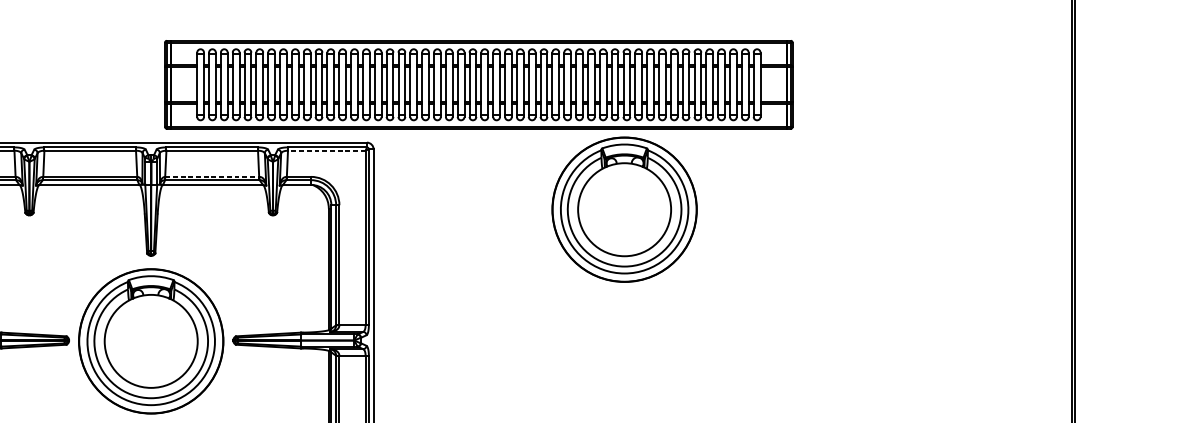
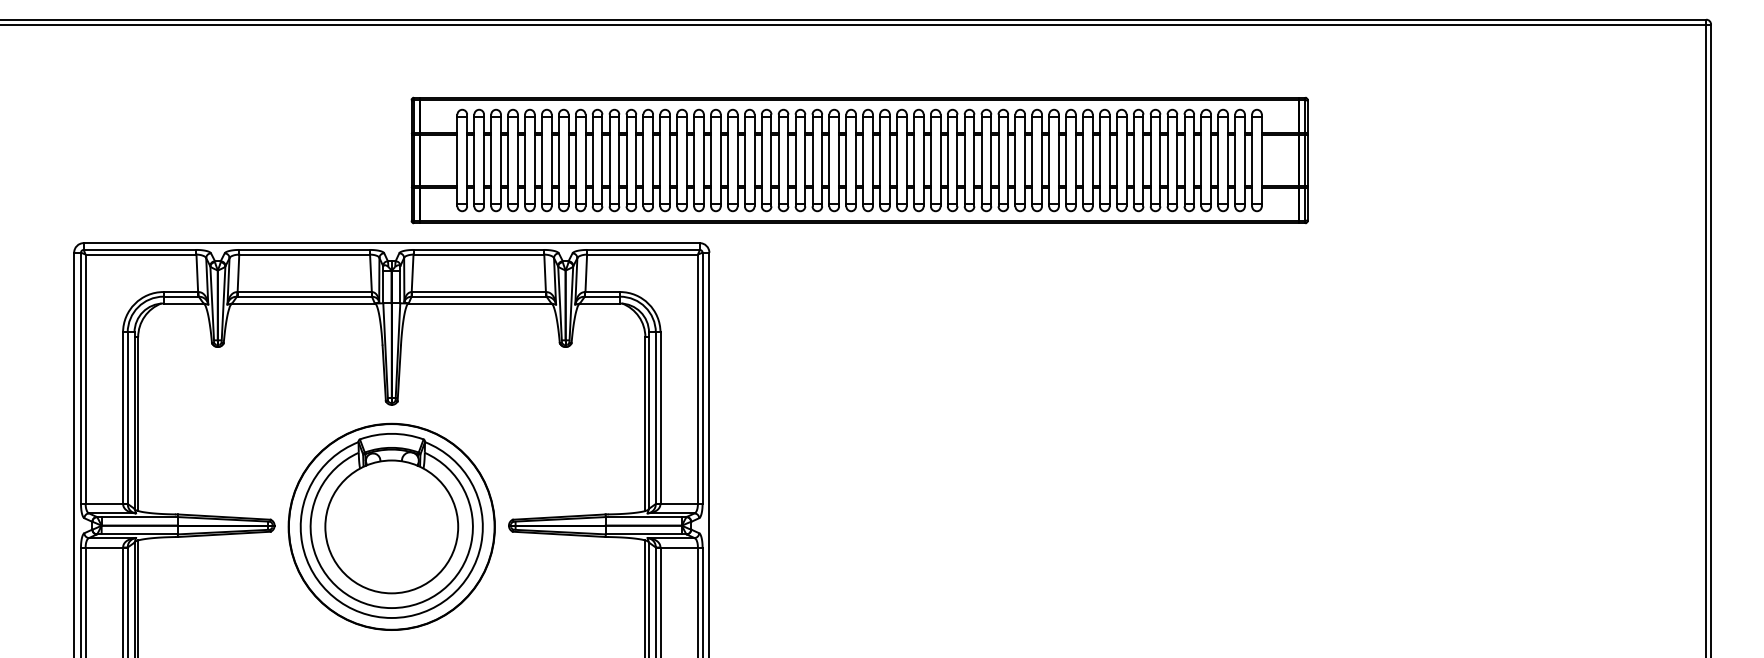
line: (326, 150) -> (642, 254), dashed -> solid
line: (212, 177) -> (479, 292), dashed -> solid
part: (624, 209) -> (1067, 338), removed

